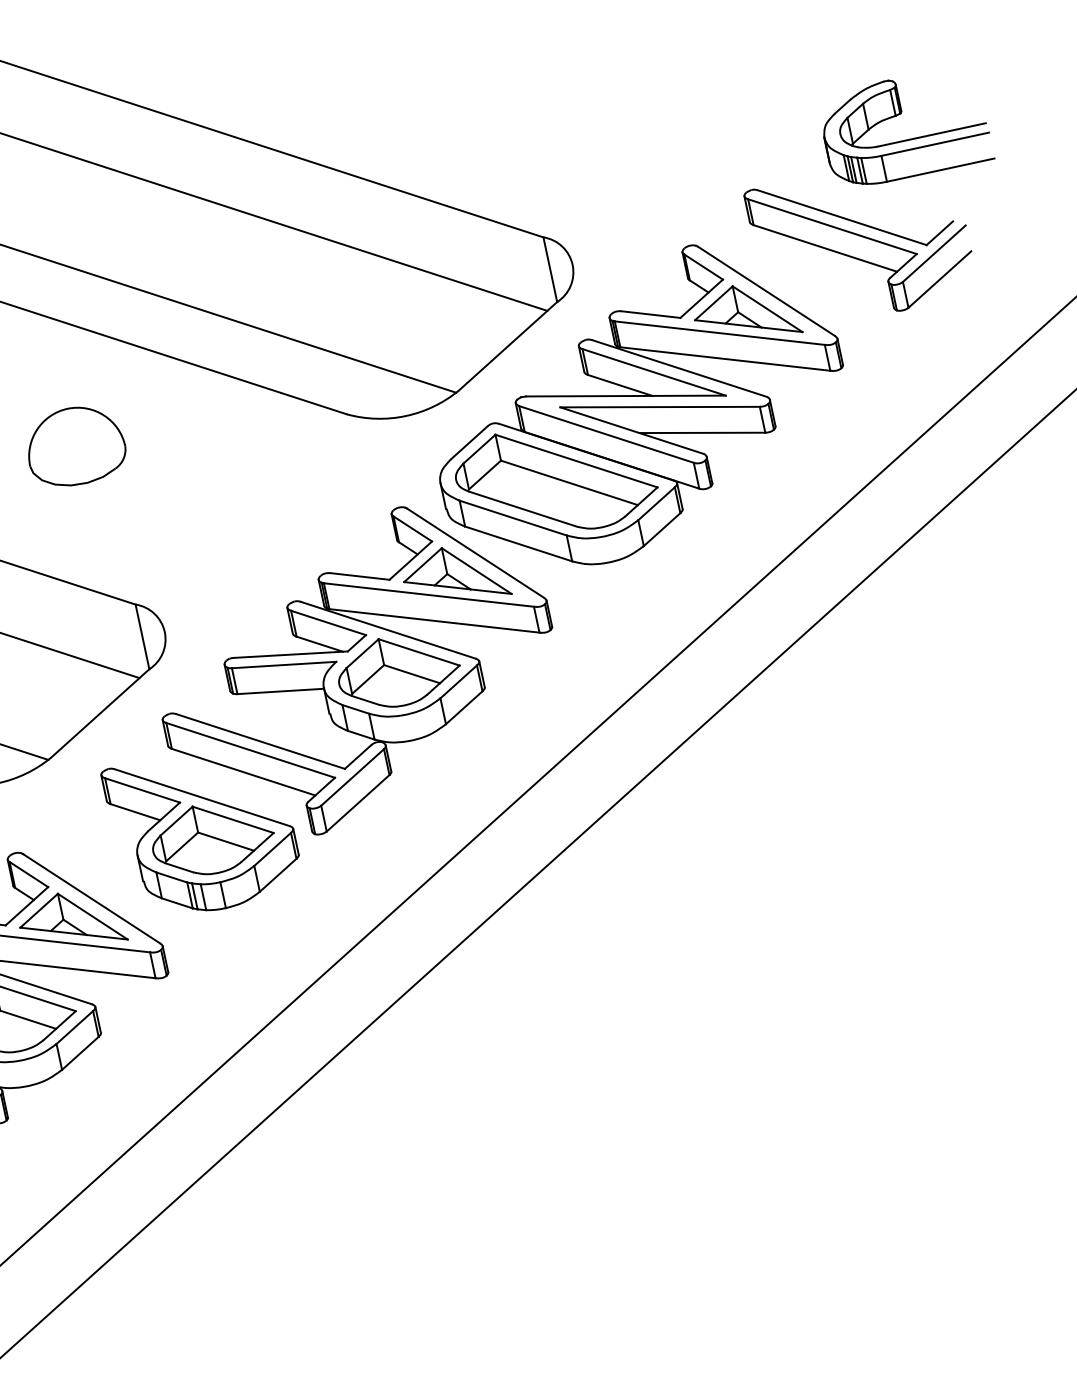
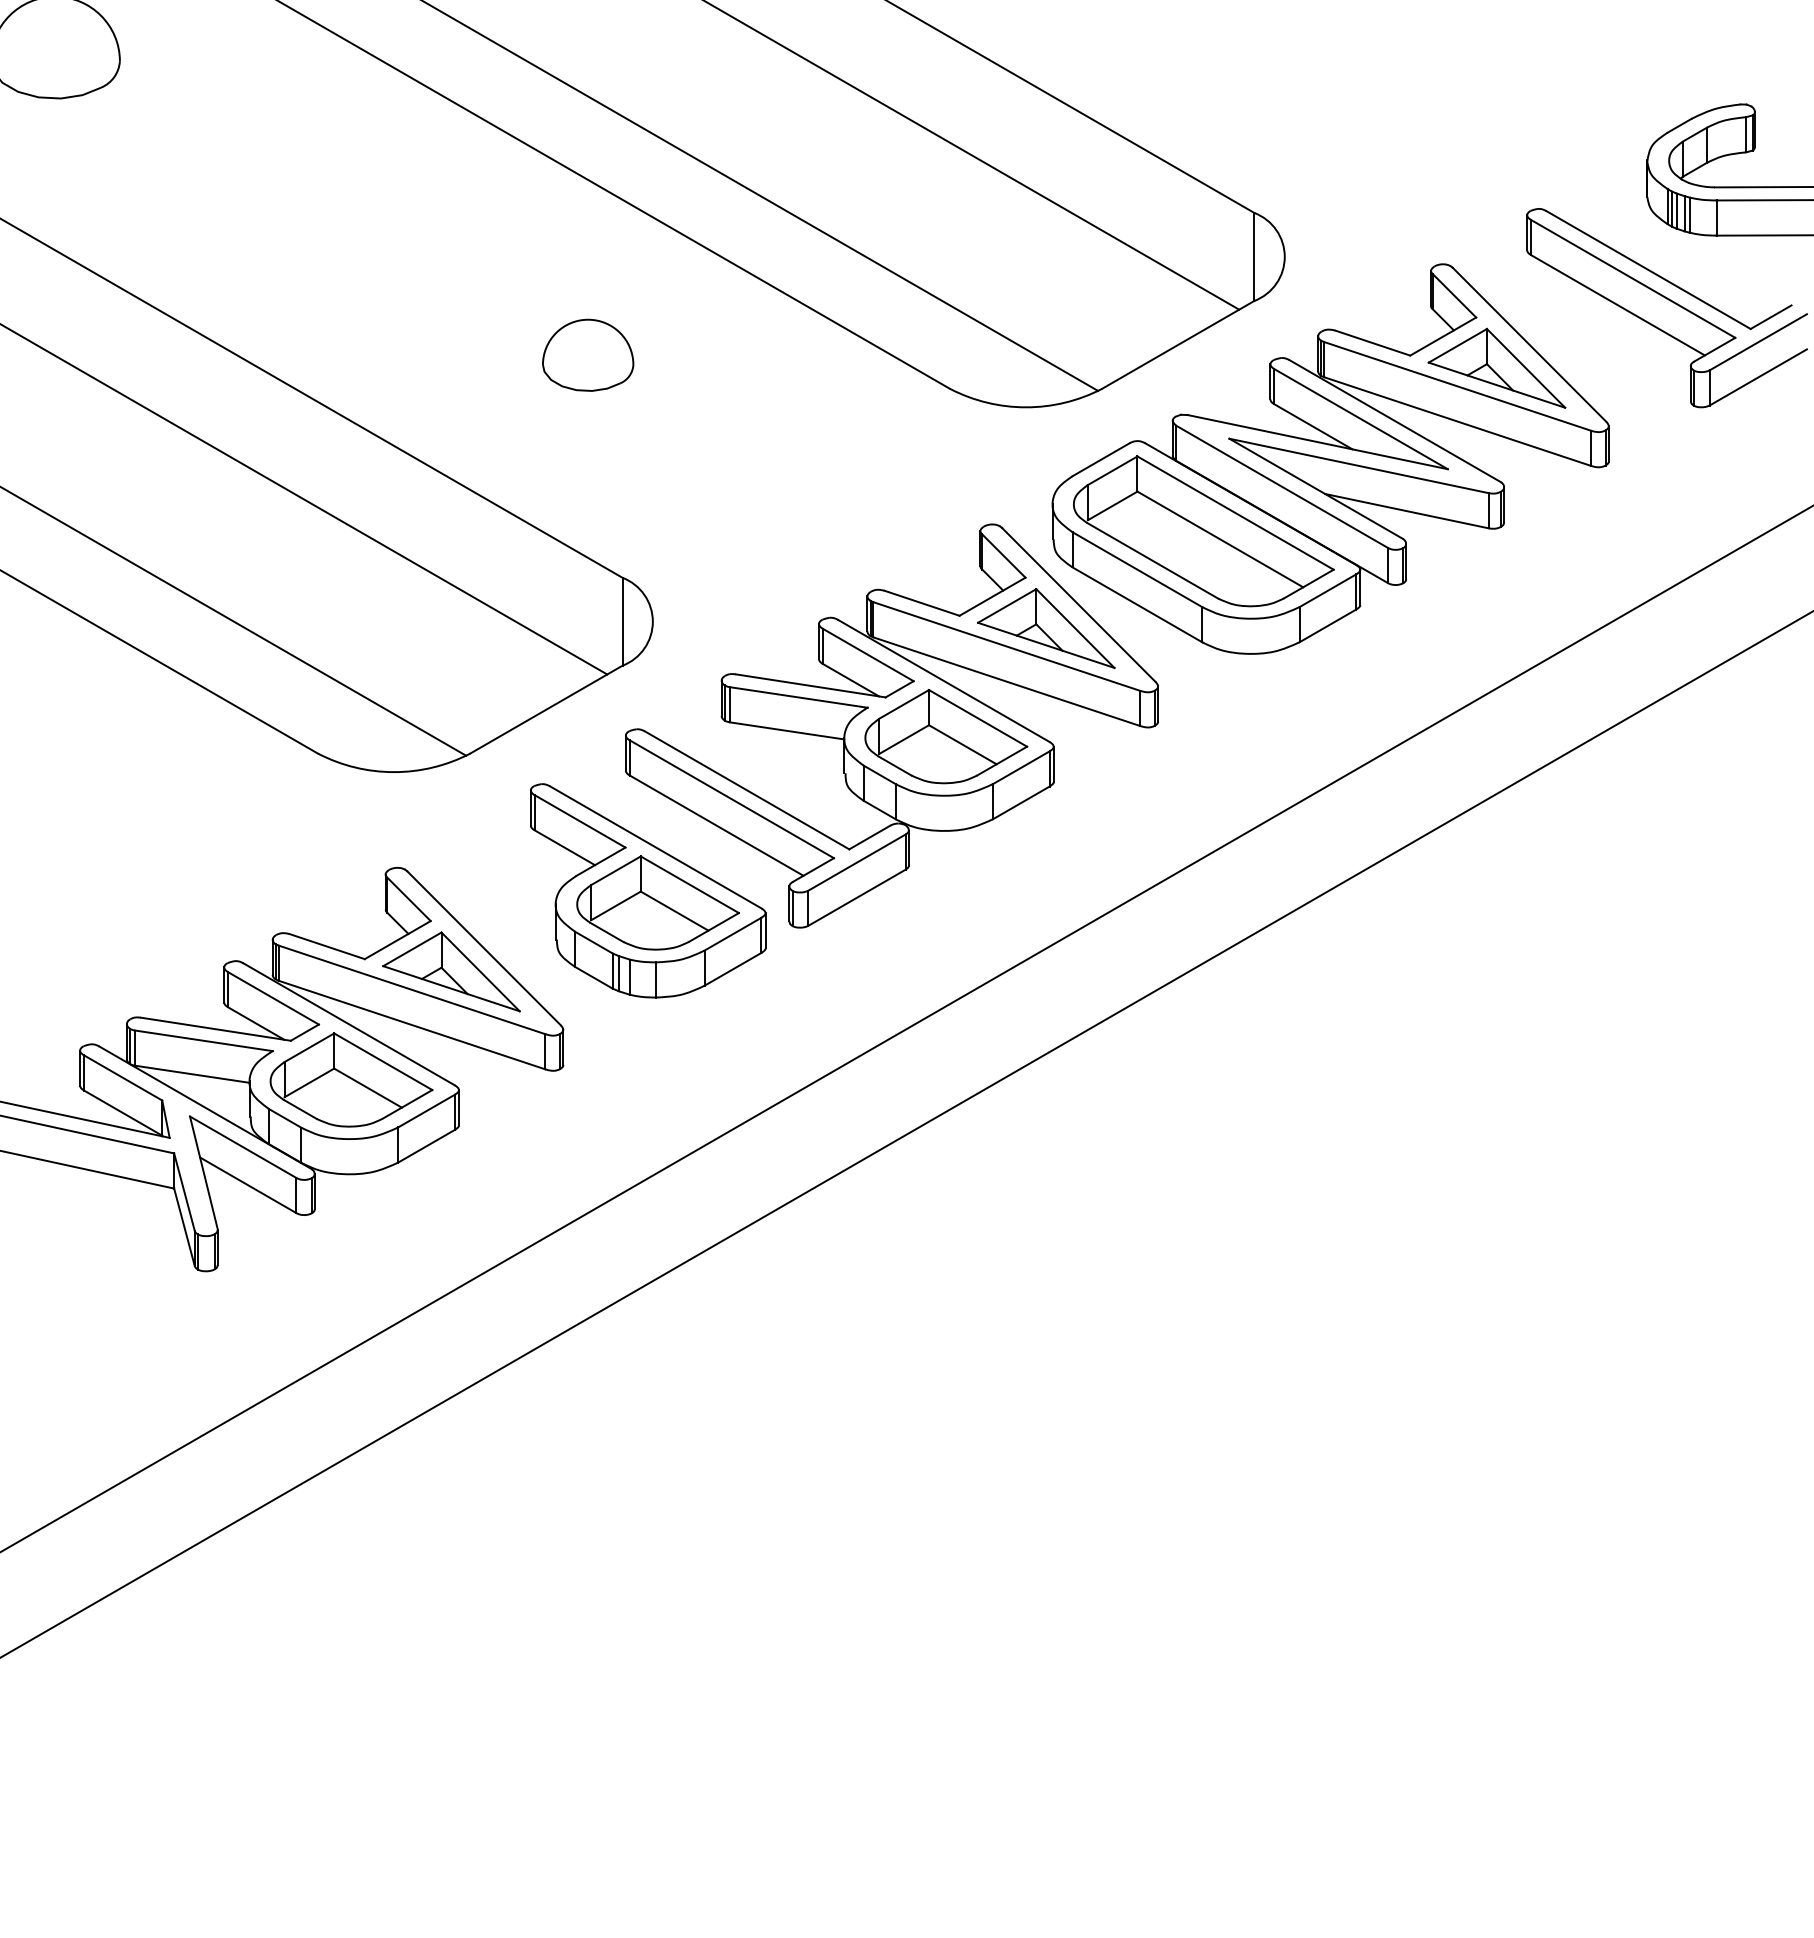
part: (75, 446) -> (587, 355), size x0.7

